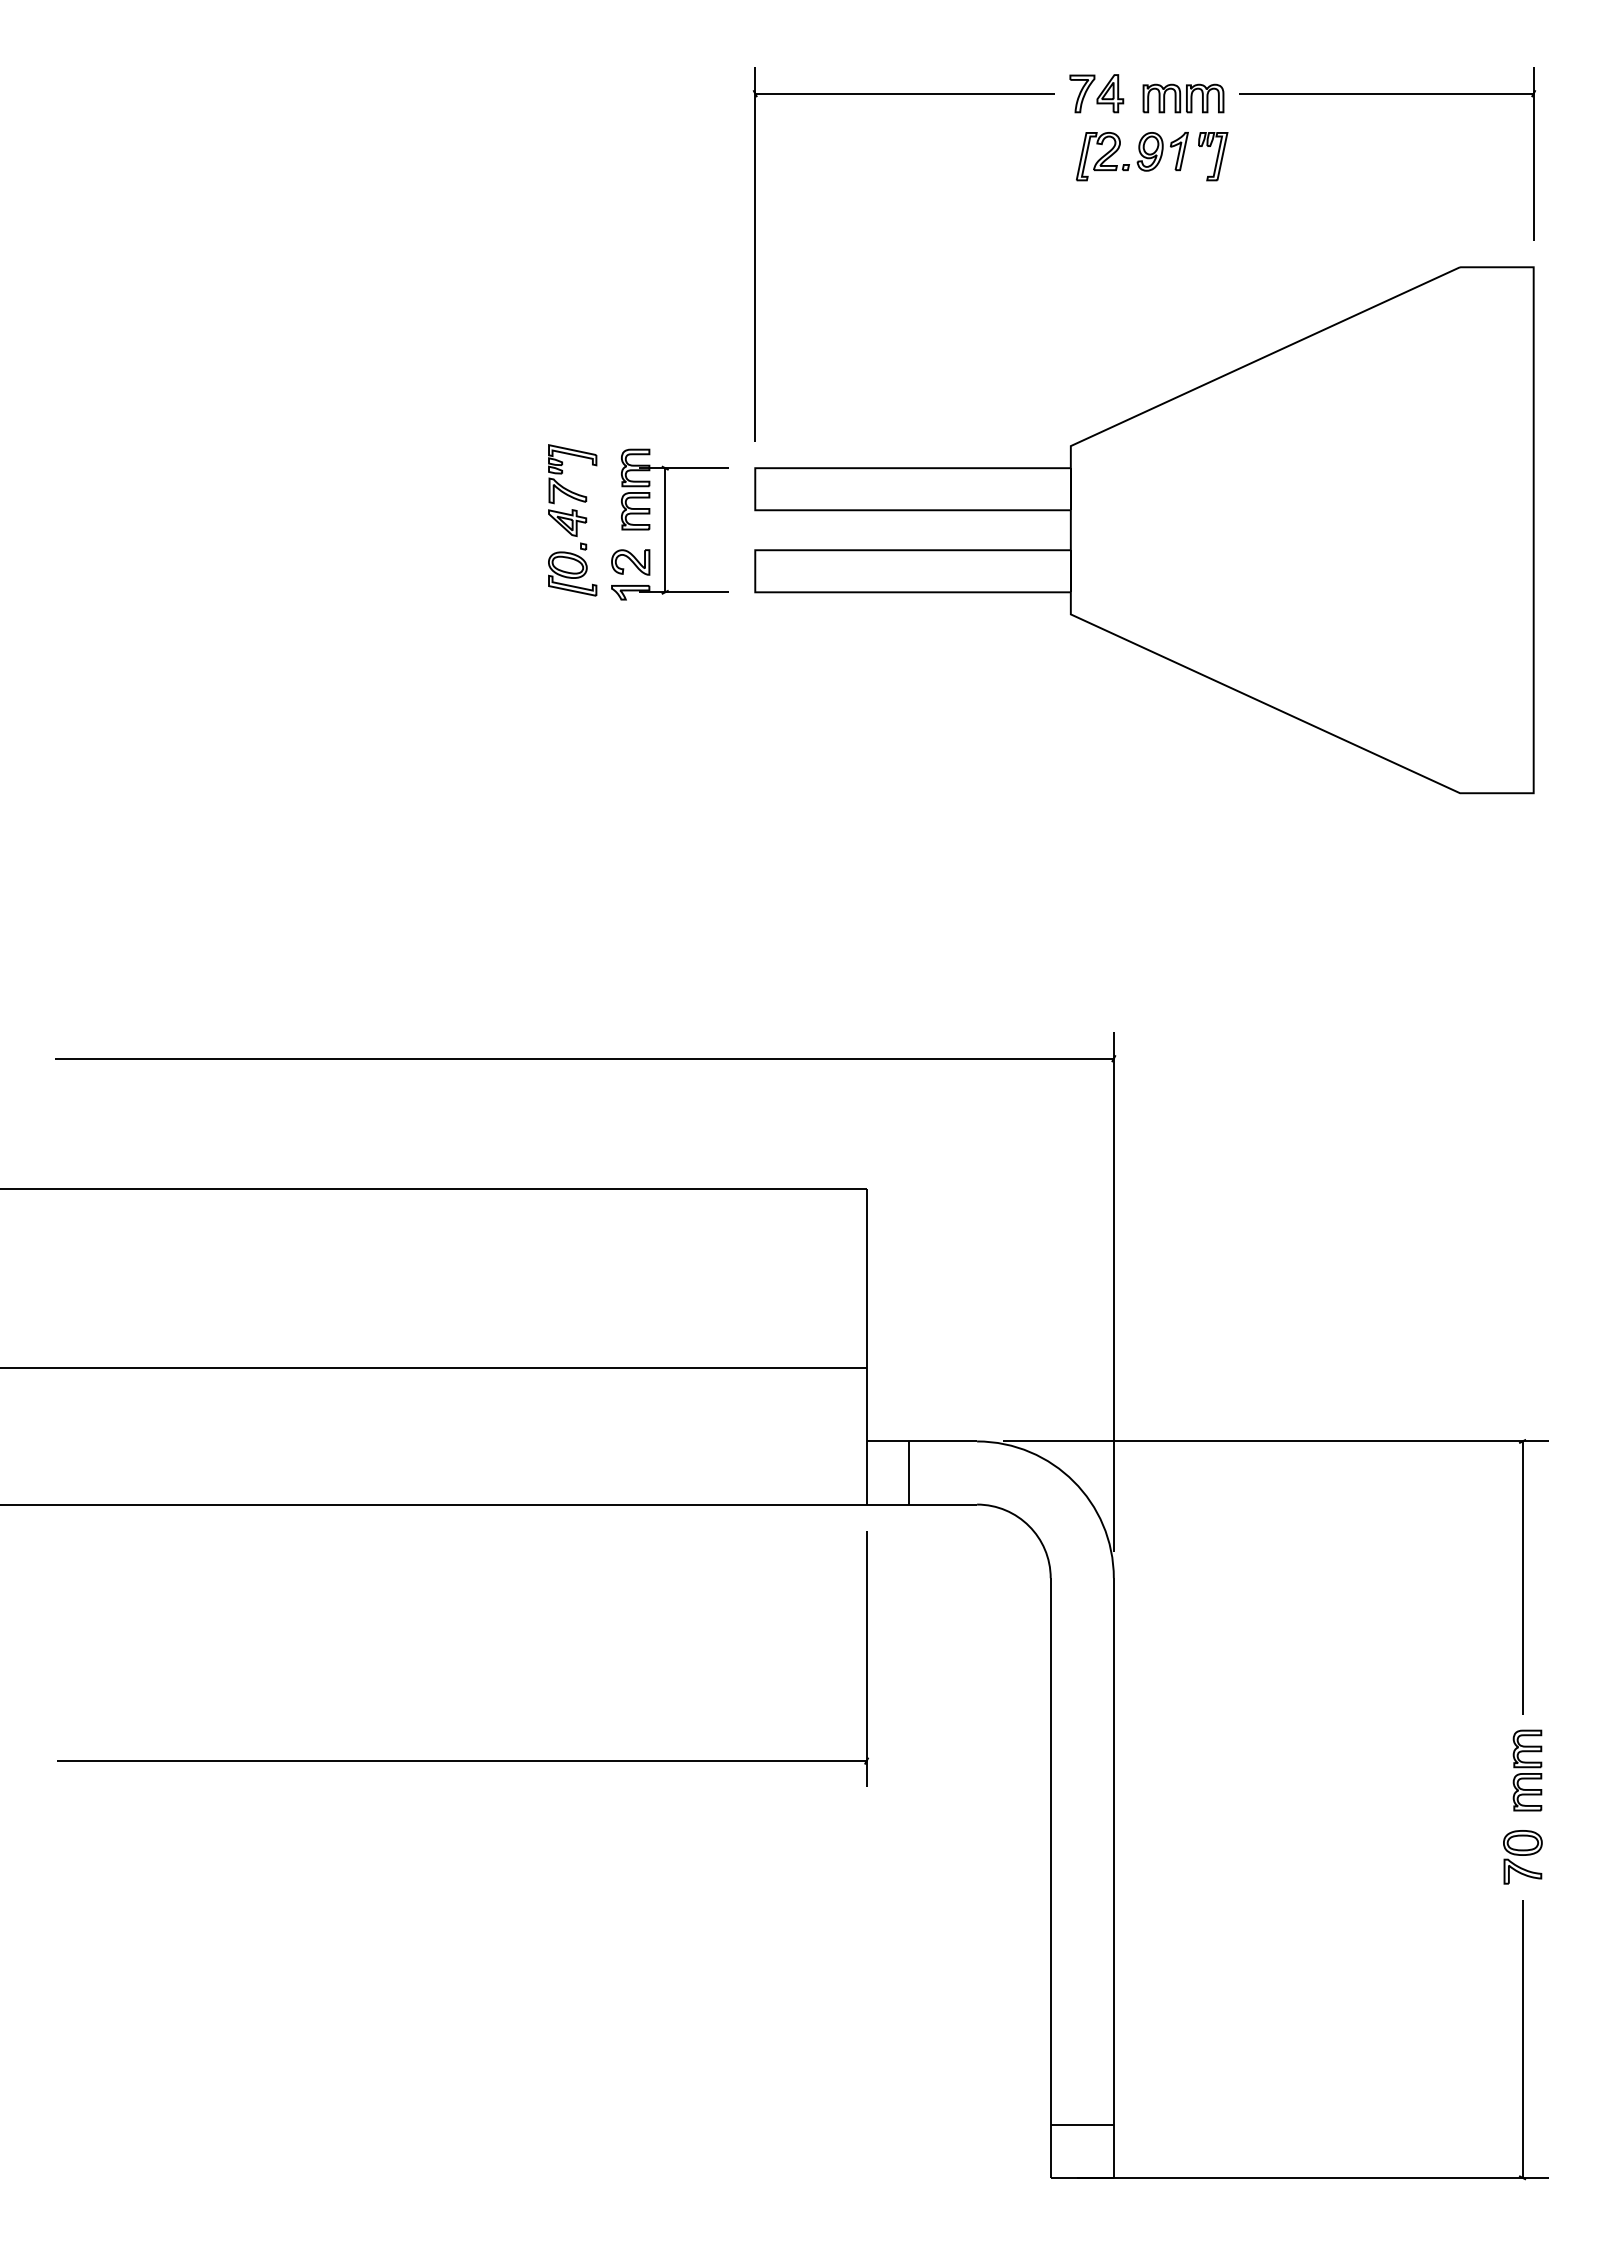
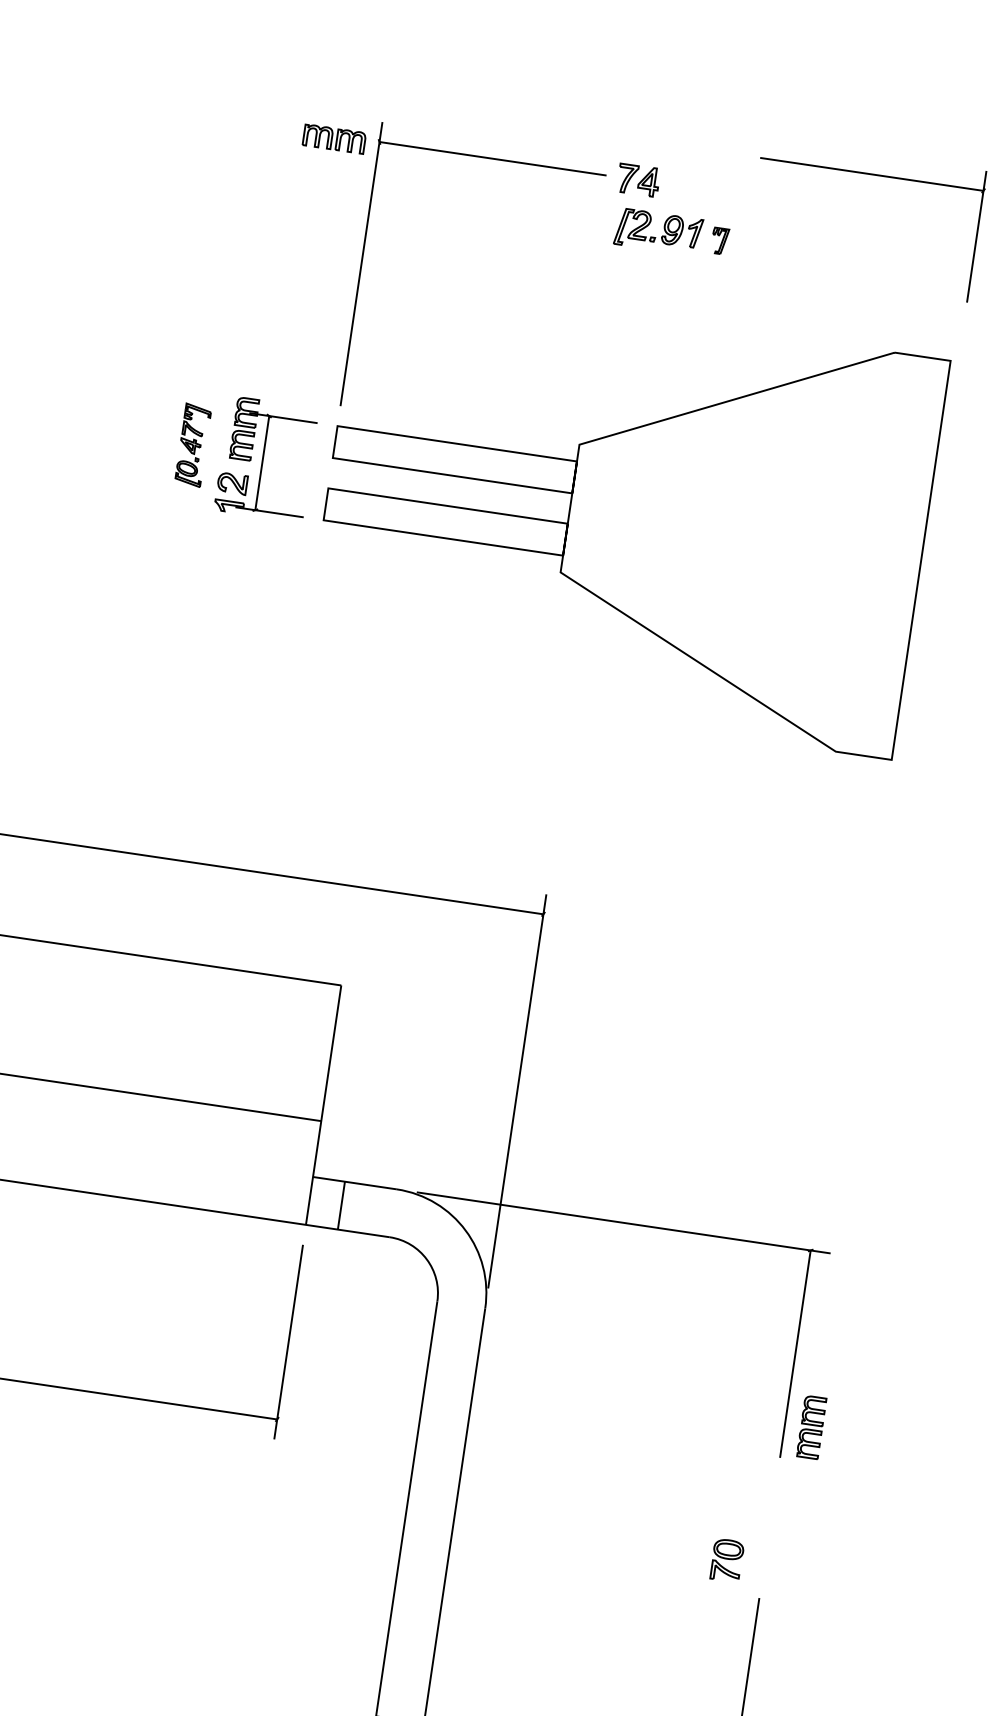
part: (1387, 94) -> (872, 175), moved
part: (1183, 98) -> (334, 139), moved
part: (1213, 156) -> (720, 240), size x0.7
part: (572, 520) -> (193, 445), size x0.7
part: (1527, 1770) -> (811, 1427), moved
part: (1522, 1857) -> (726, 1560), moved

